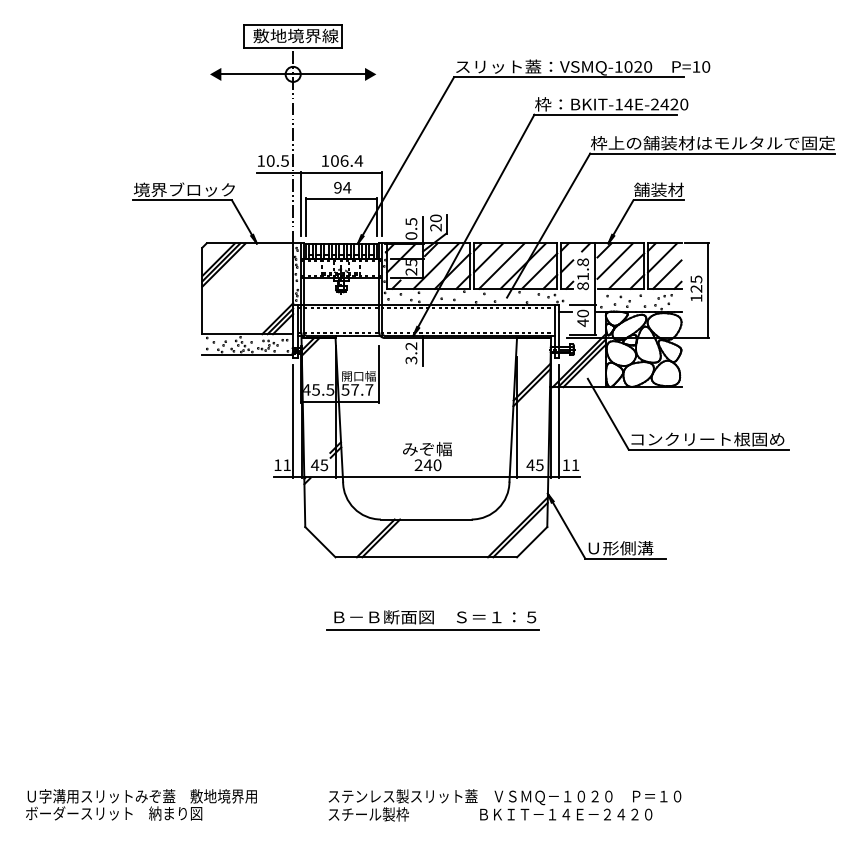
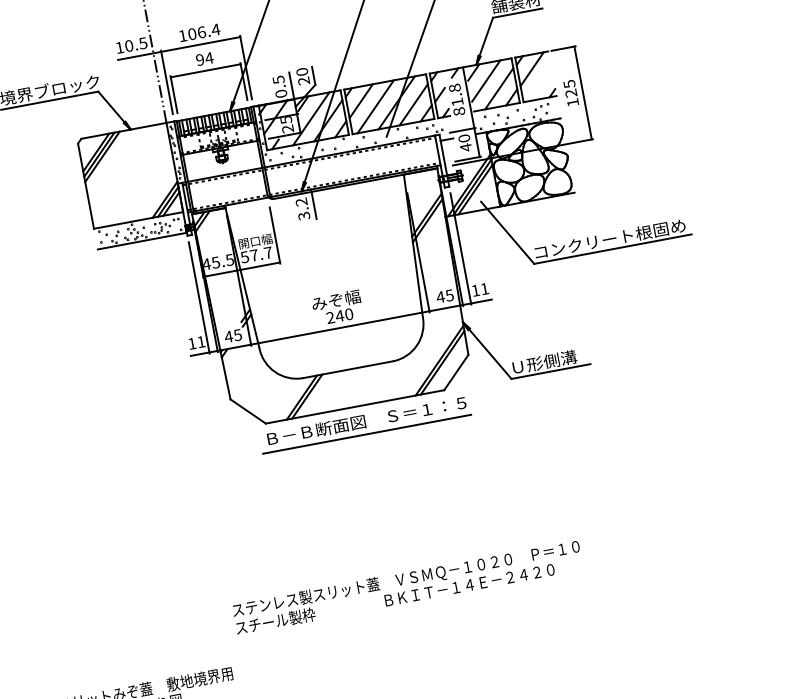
line: (667, 274) -> (540, 84), removed
part: (432, 620) -> (364, 424), moved
text: (504, 805) -> (407, 587), moved

